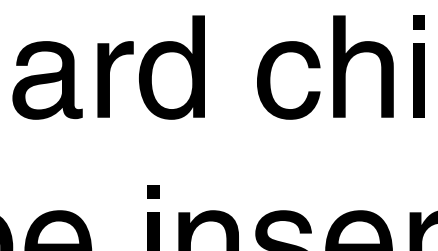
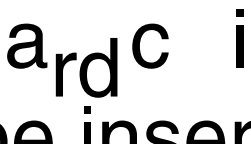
fill: (362, 65) -> (207, 37), removed
part: (150, 67) -> (86, 67), moved
part: (271, 74) -> (140, 42), moved

